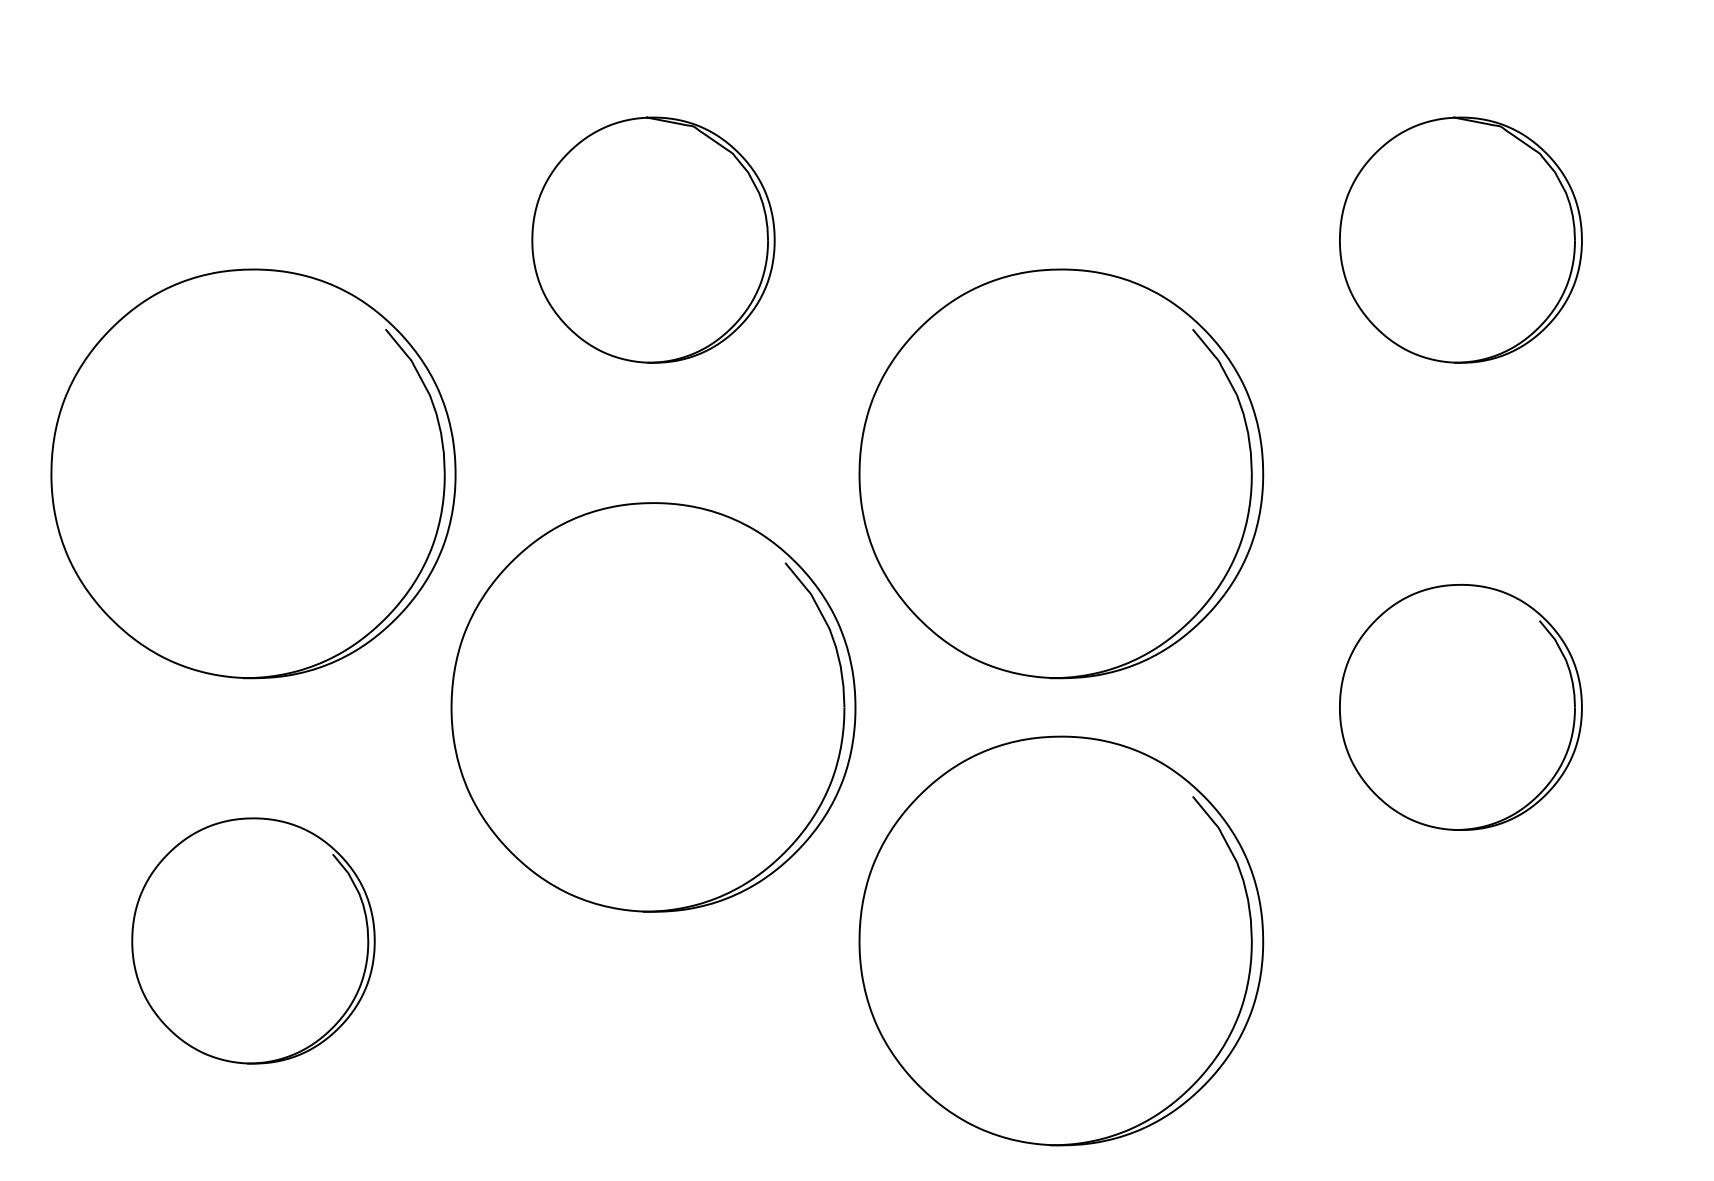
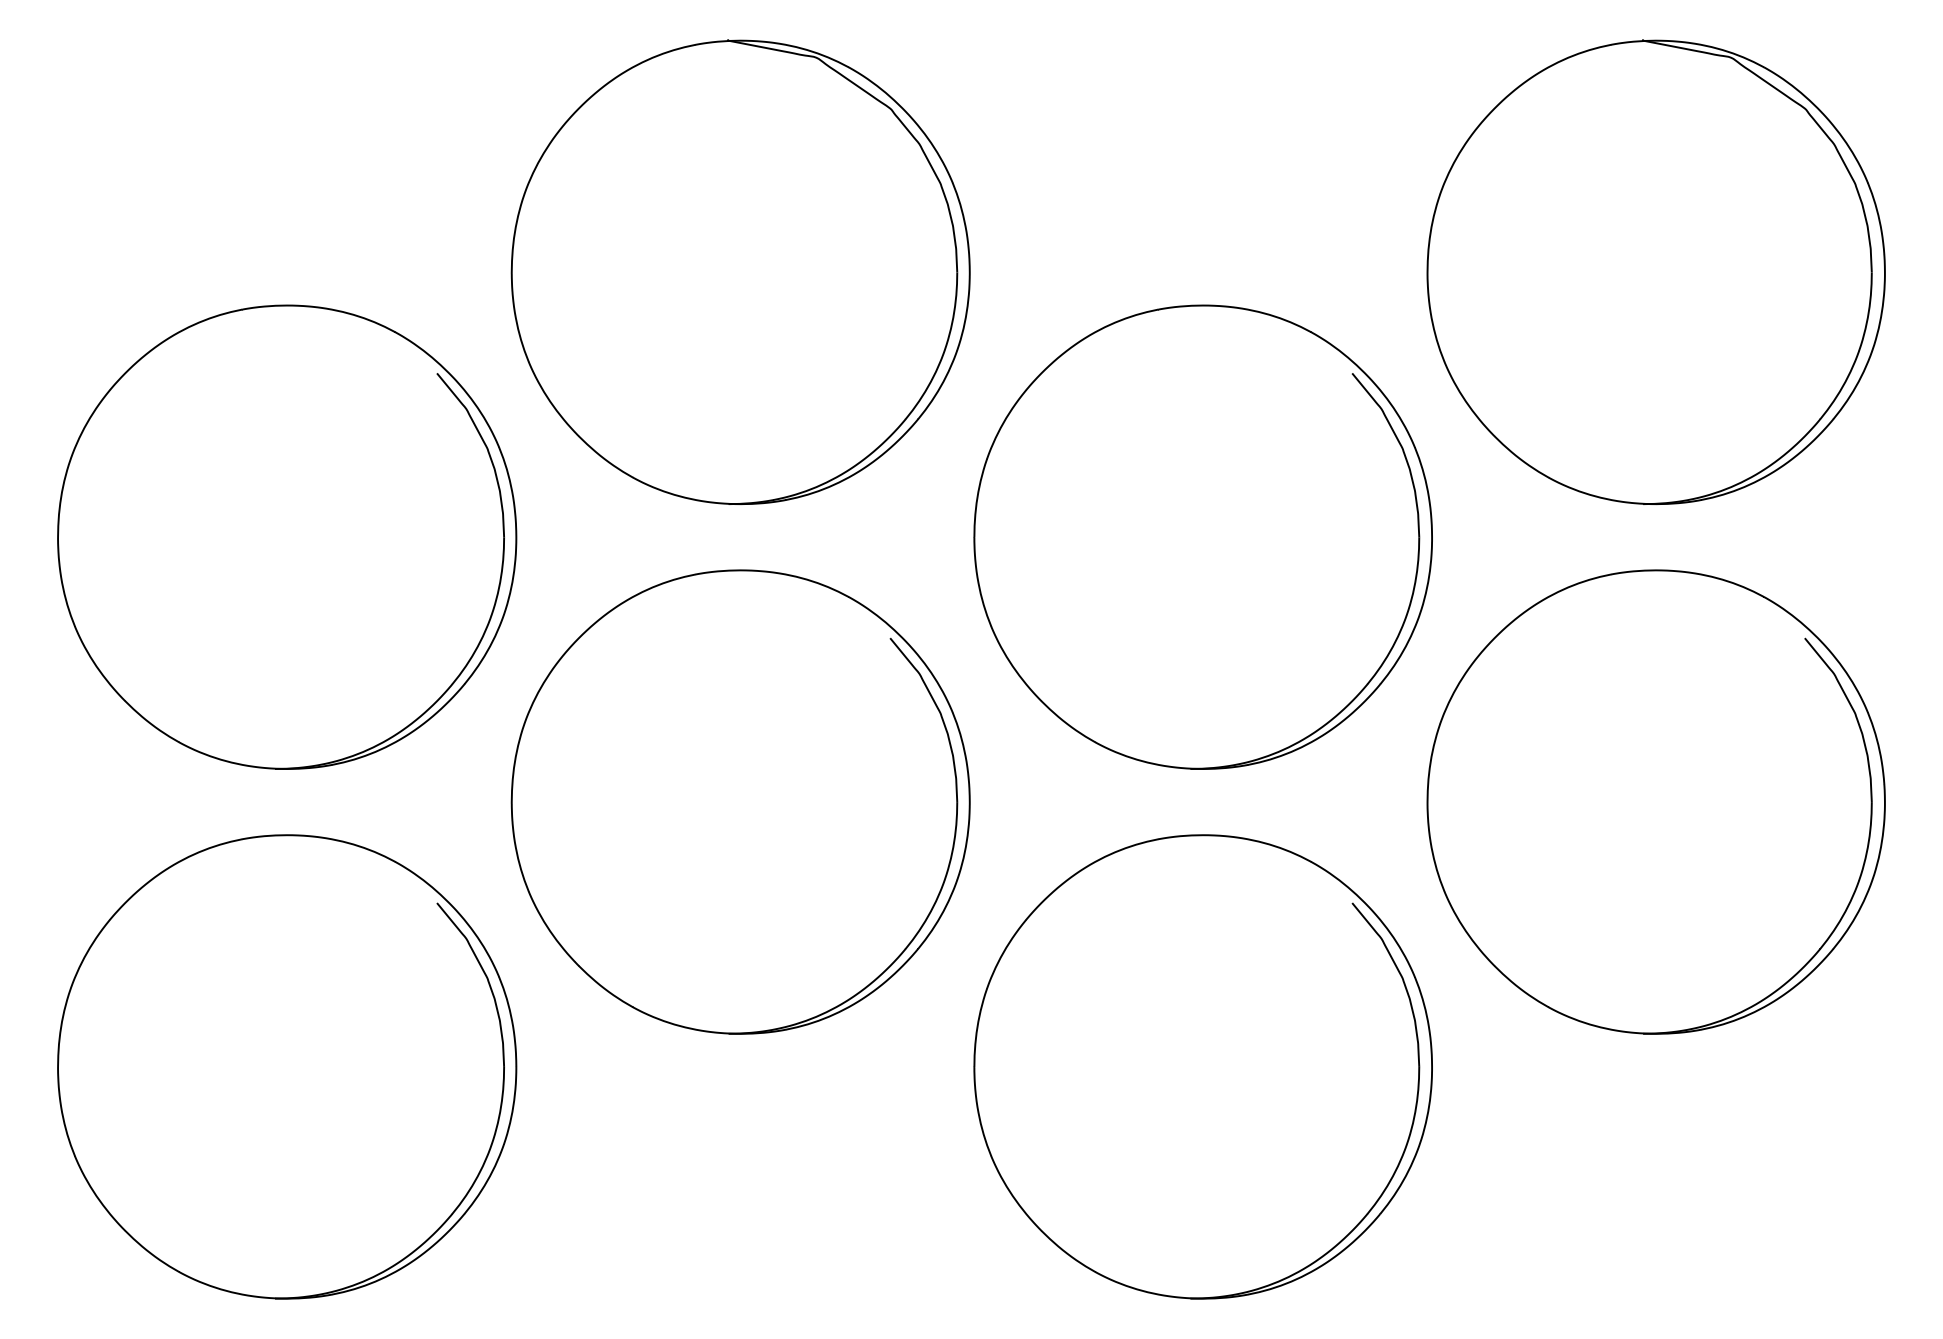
part: (653, 239) -> (740, 271), size x1.67
part: (1460, 239) -> (1655, 271), size x1.67
part: (1460, 707) -> (1655, 802), size x1.67
part: (253, 940) -> (287, 1066), size x1.67

